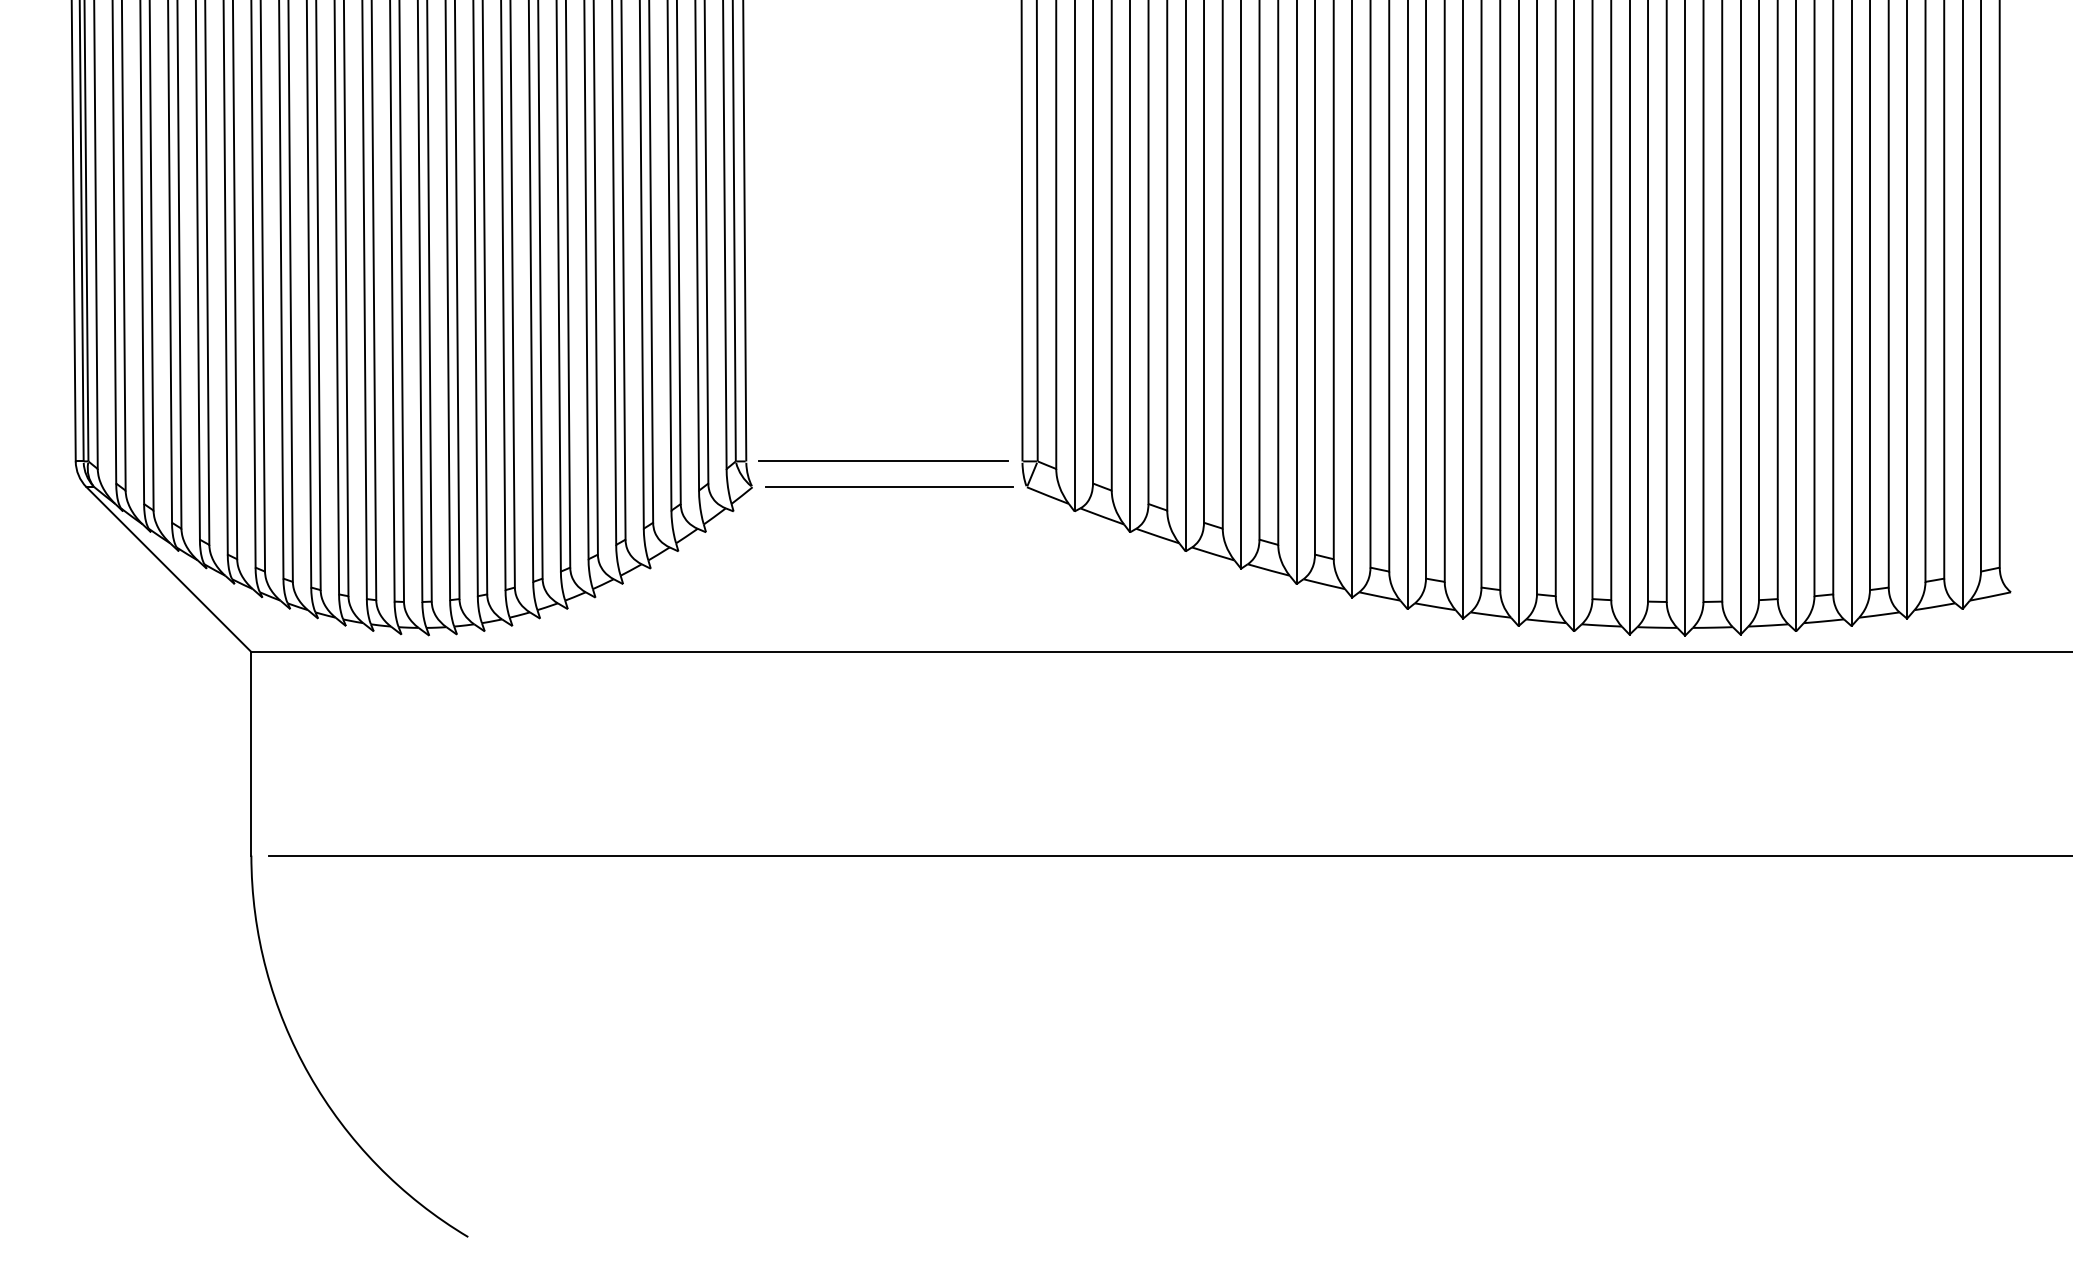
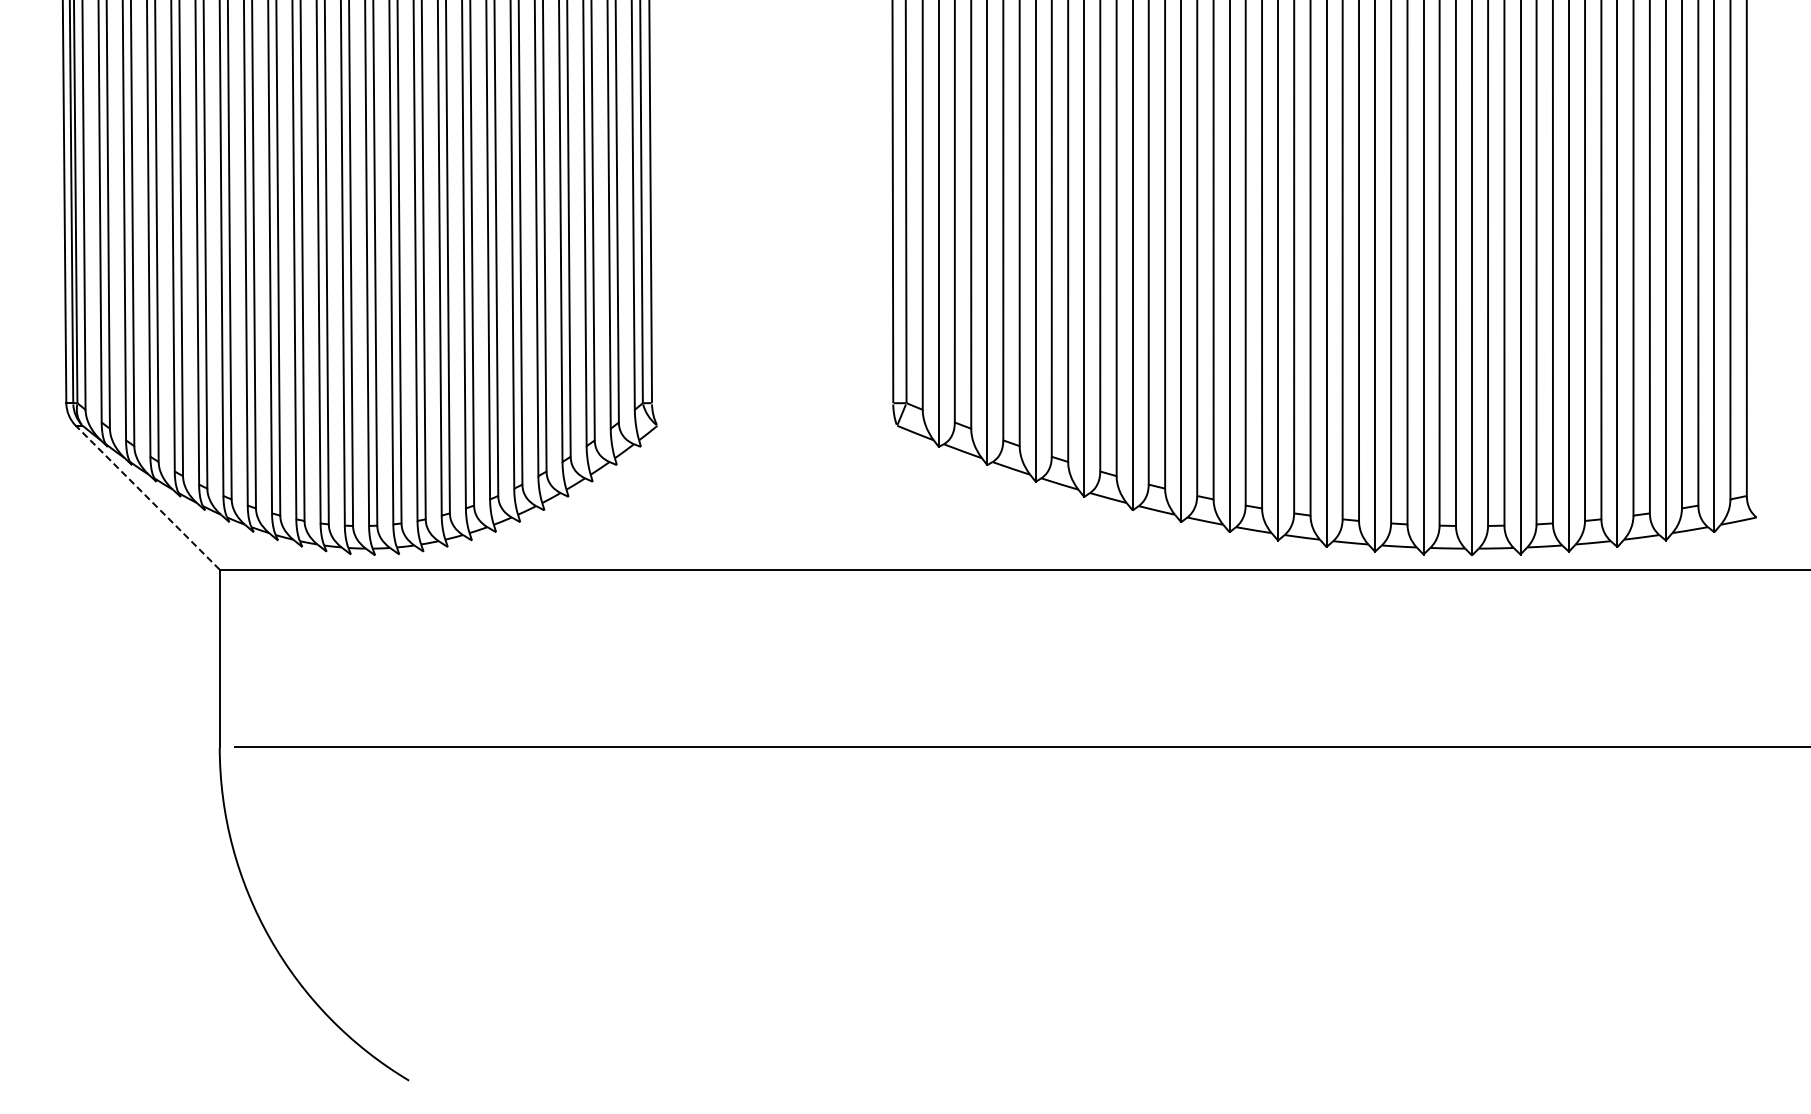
line: (883, 461) -> (771, 403), removed
line: (888, 486) -> (776, 425), removed
line: (168, 569) -> (147, 497), solid -> dashed

